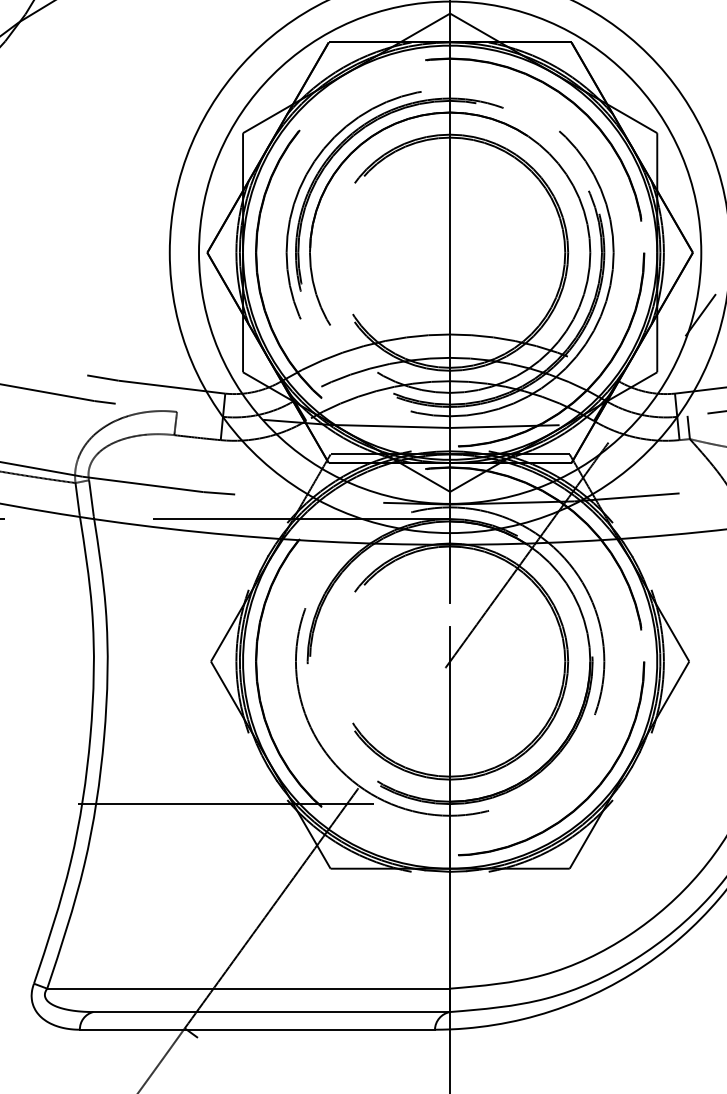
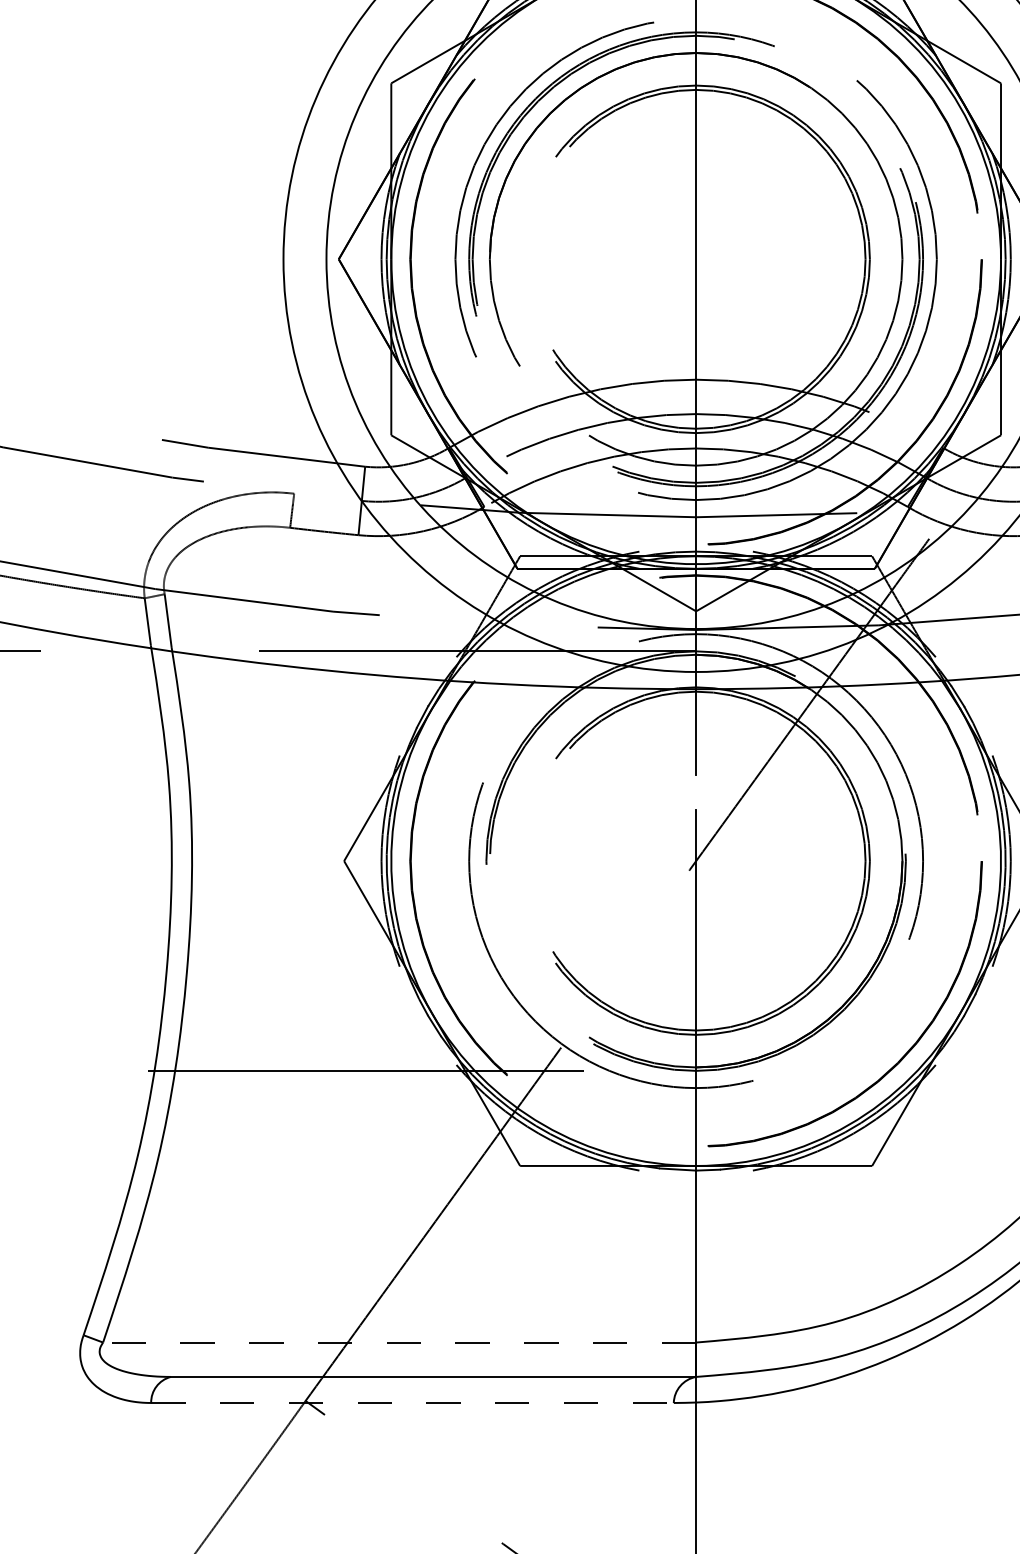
line: (248, 988) -> (399, 1342), solid -> dashed
line: (257, 1029) -> (412, 1402), solid -> dashed

